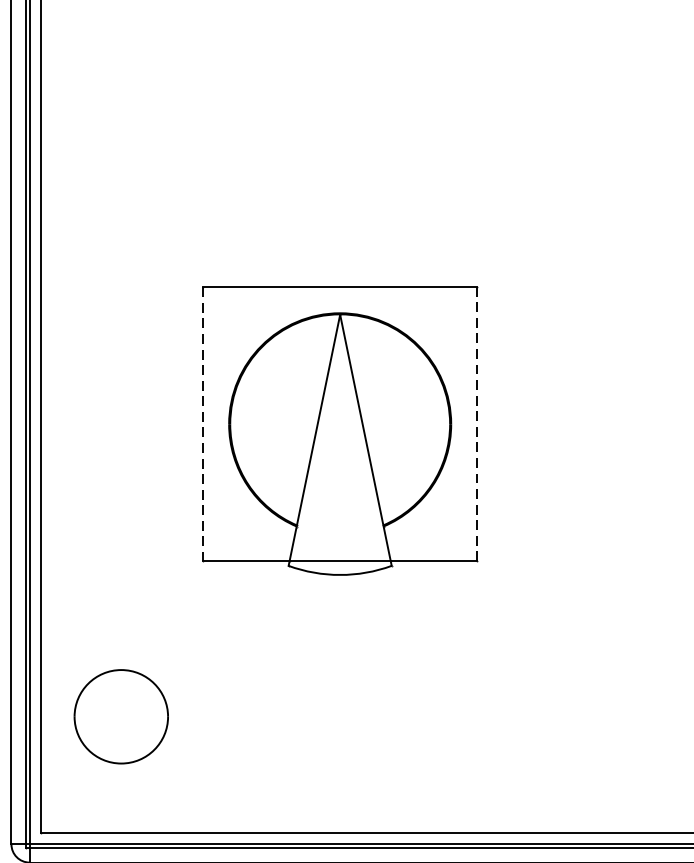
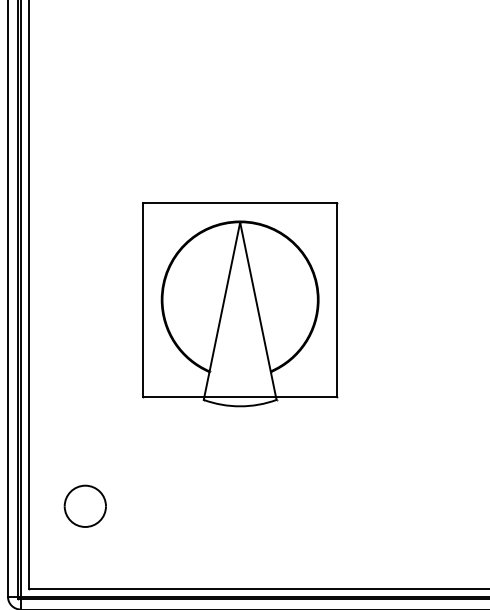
line: (203, 423) -> (143, 299), dashed -> solid
line: (476, 423) -> (336, 299), dashed -> solid
part: (119, 715) -> (84, 505), size x0.62

